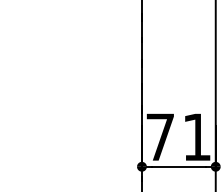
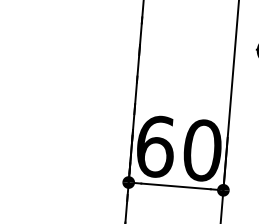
text: (178, 137) -> (178, 148), 71 -> 60

